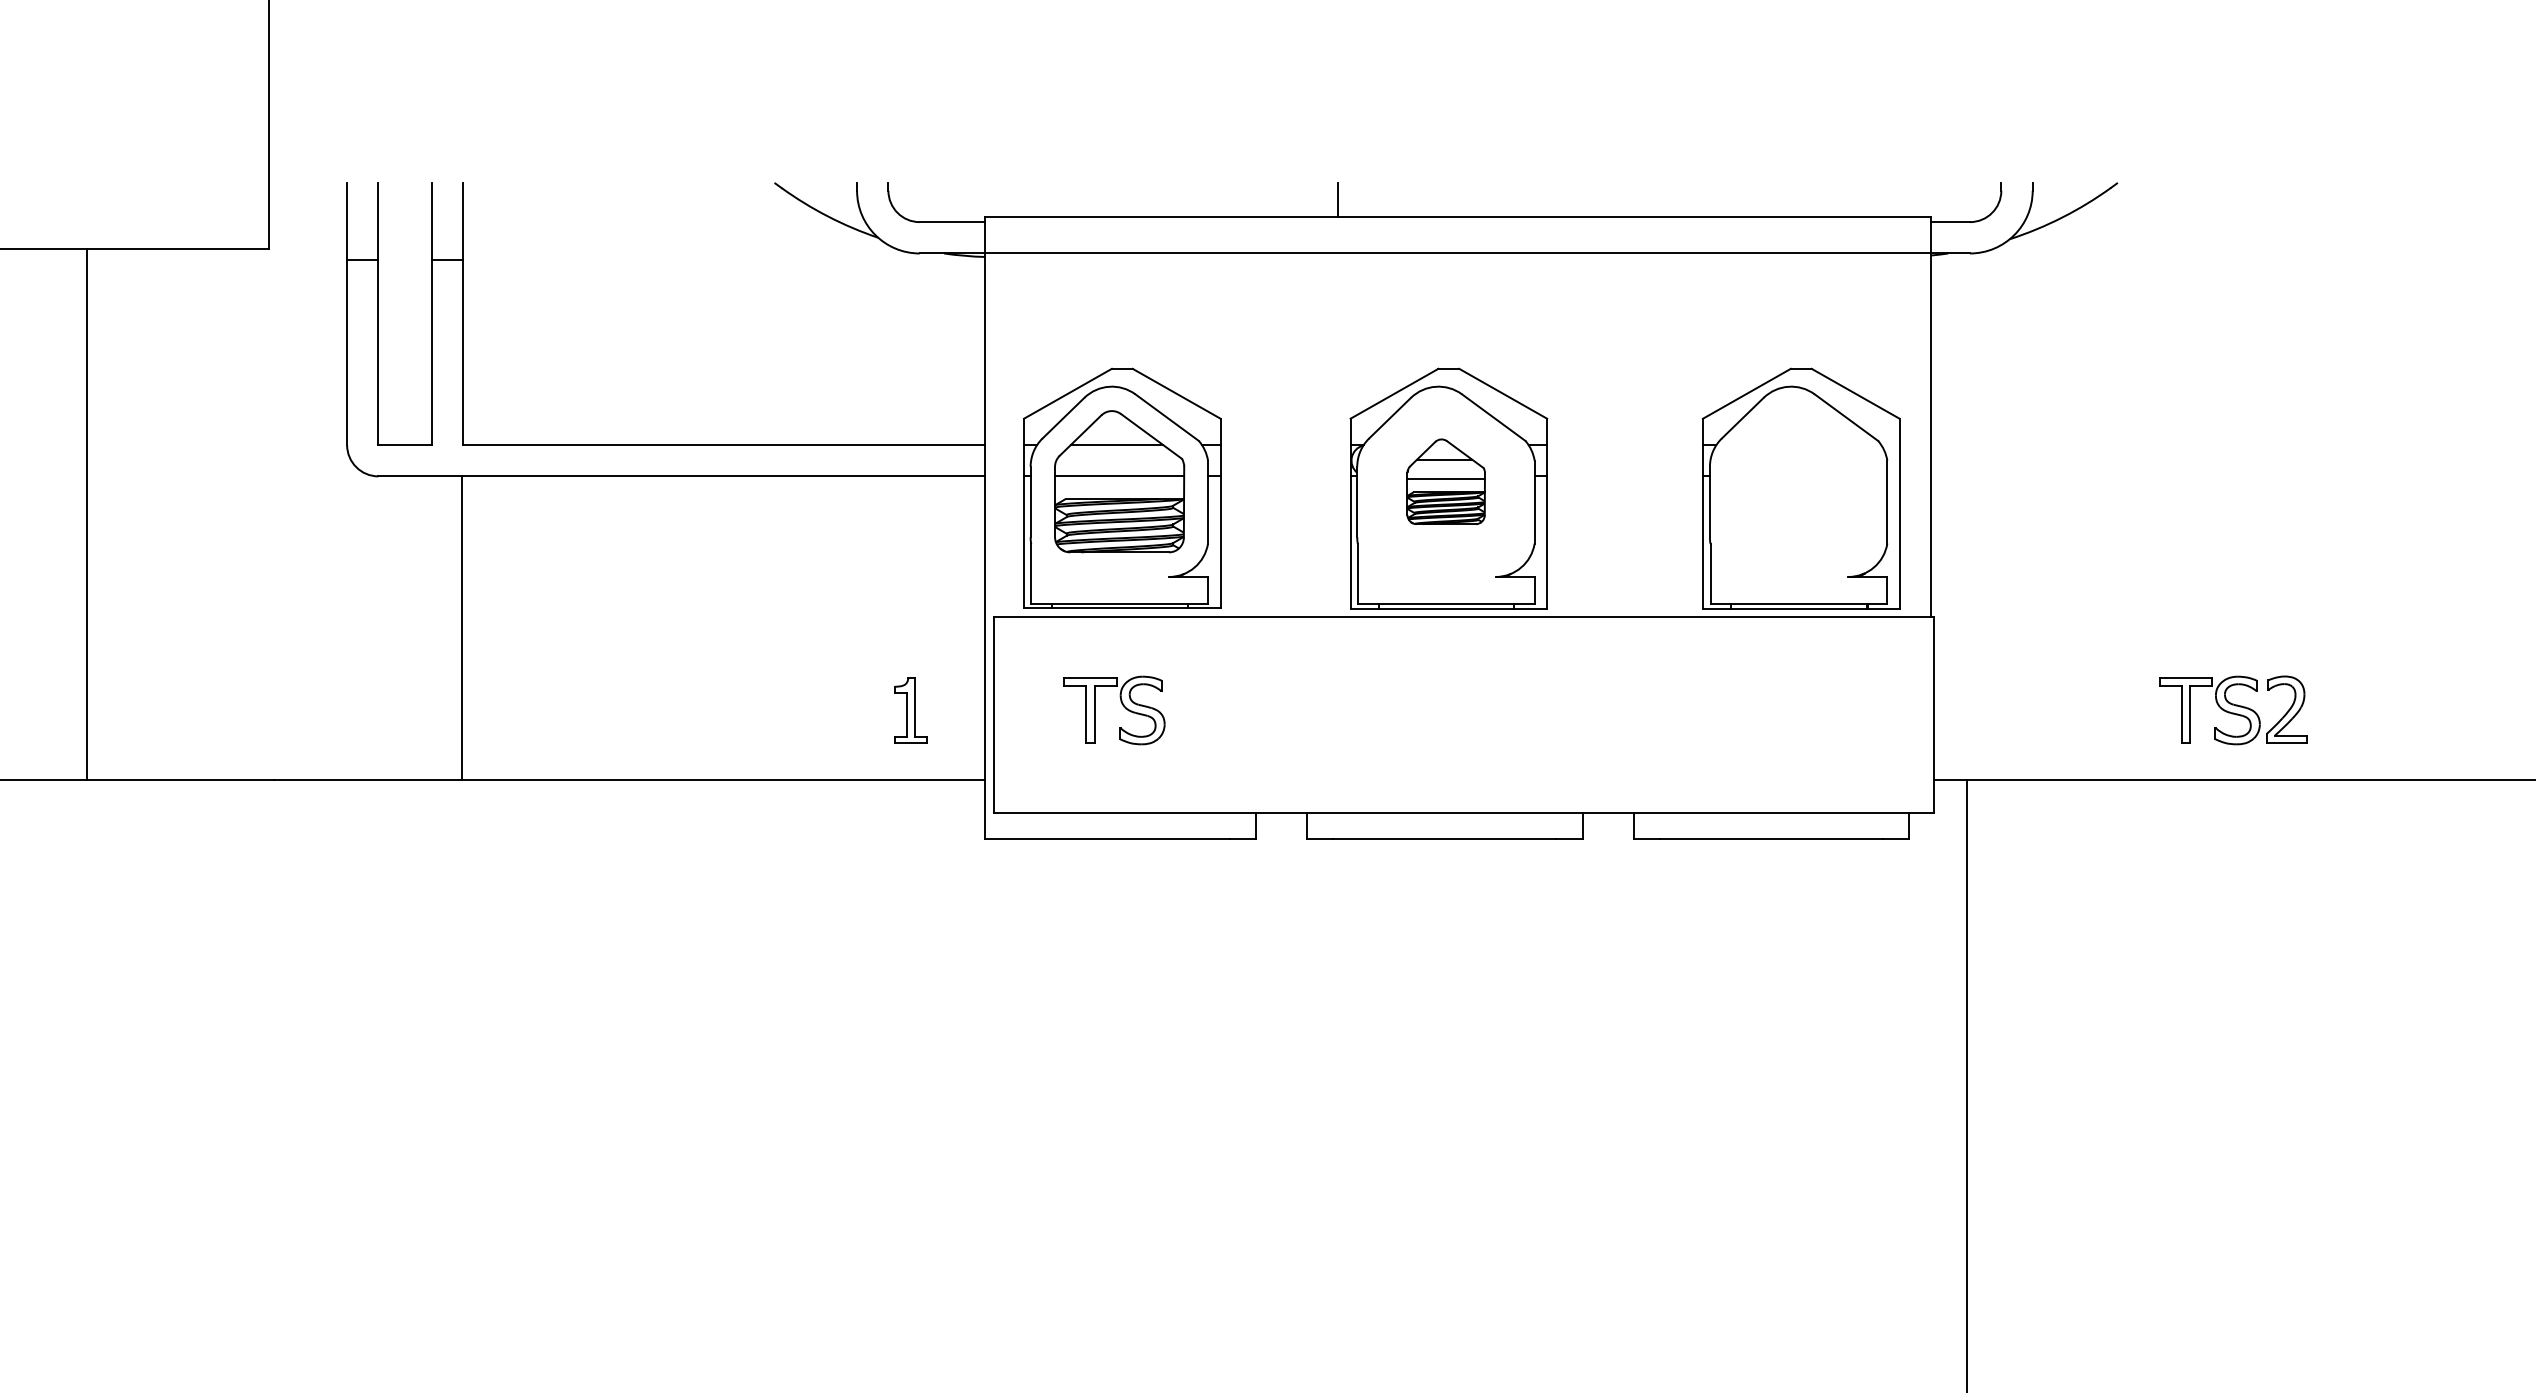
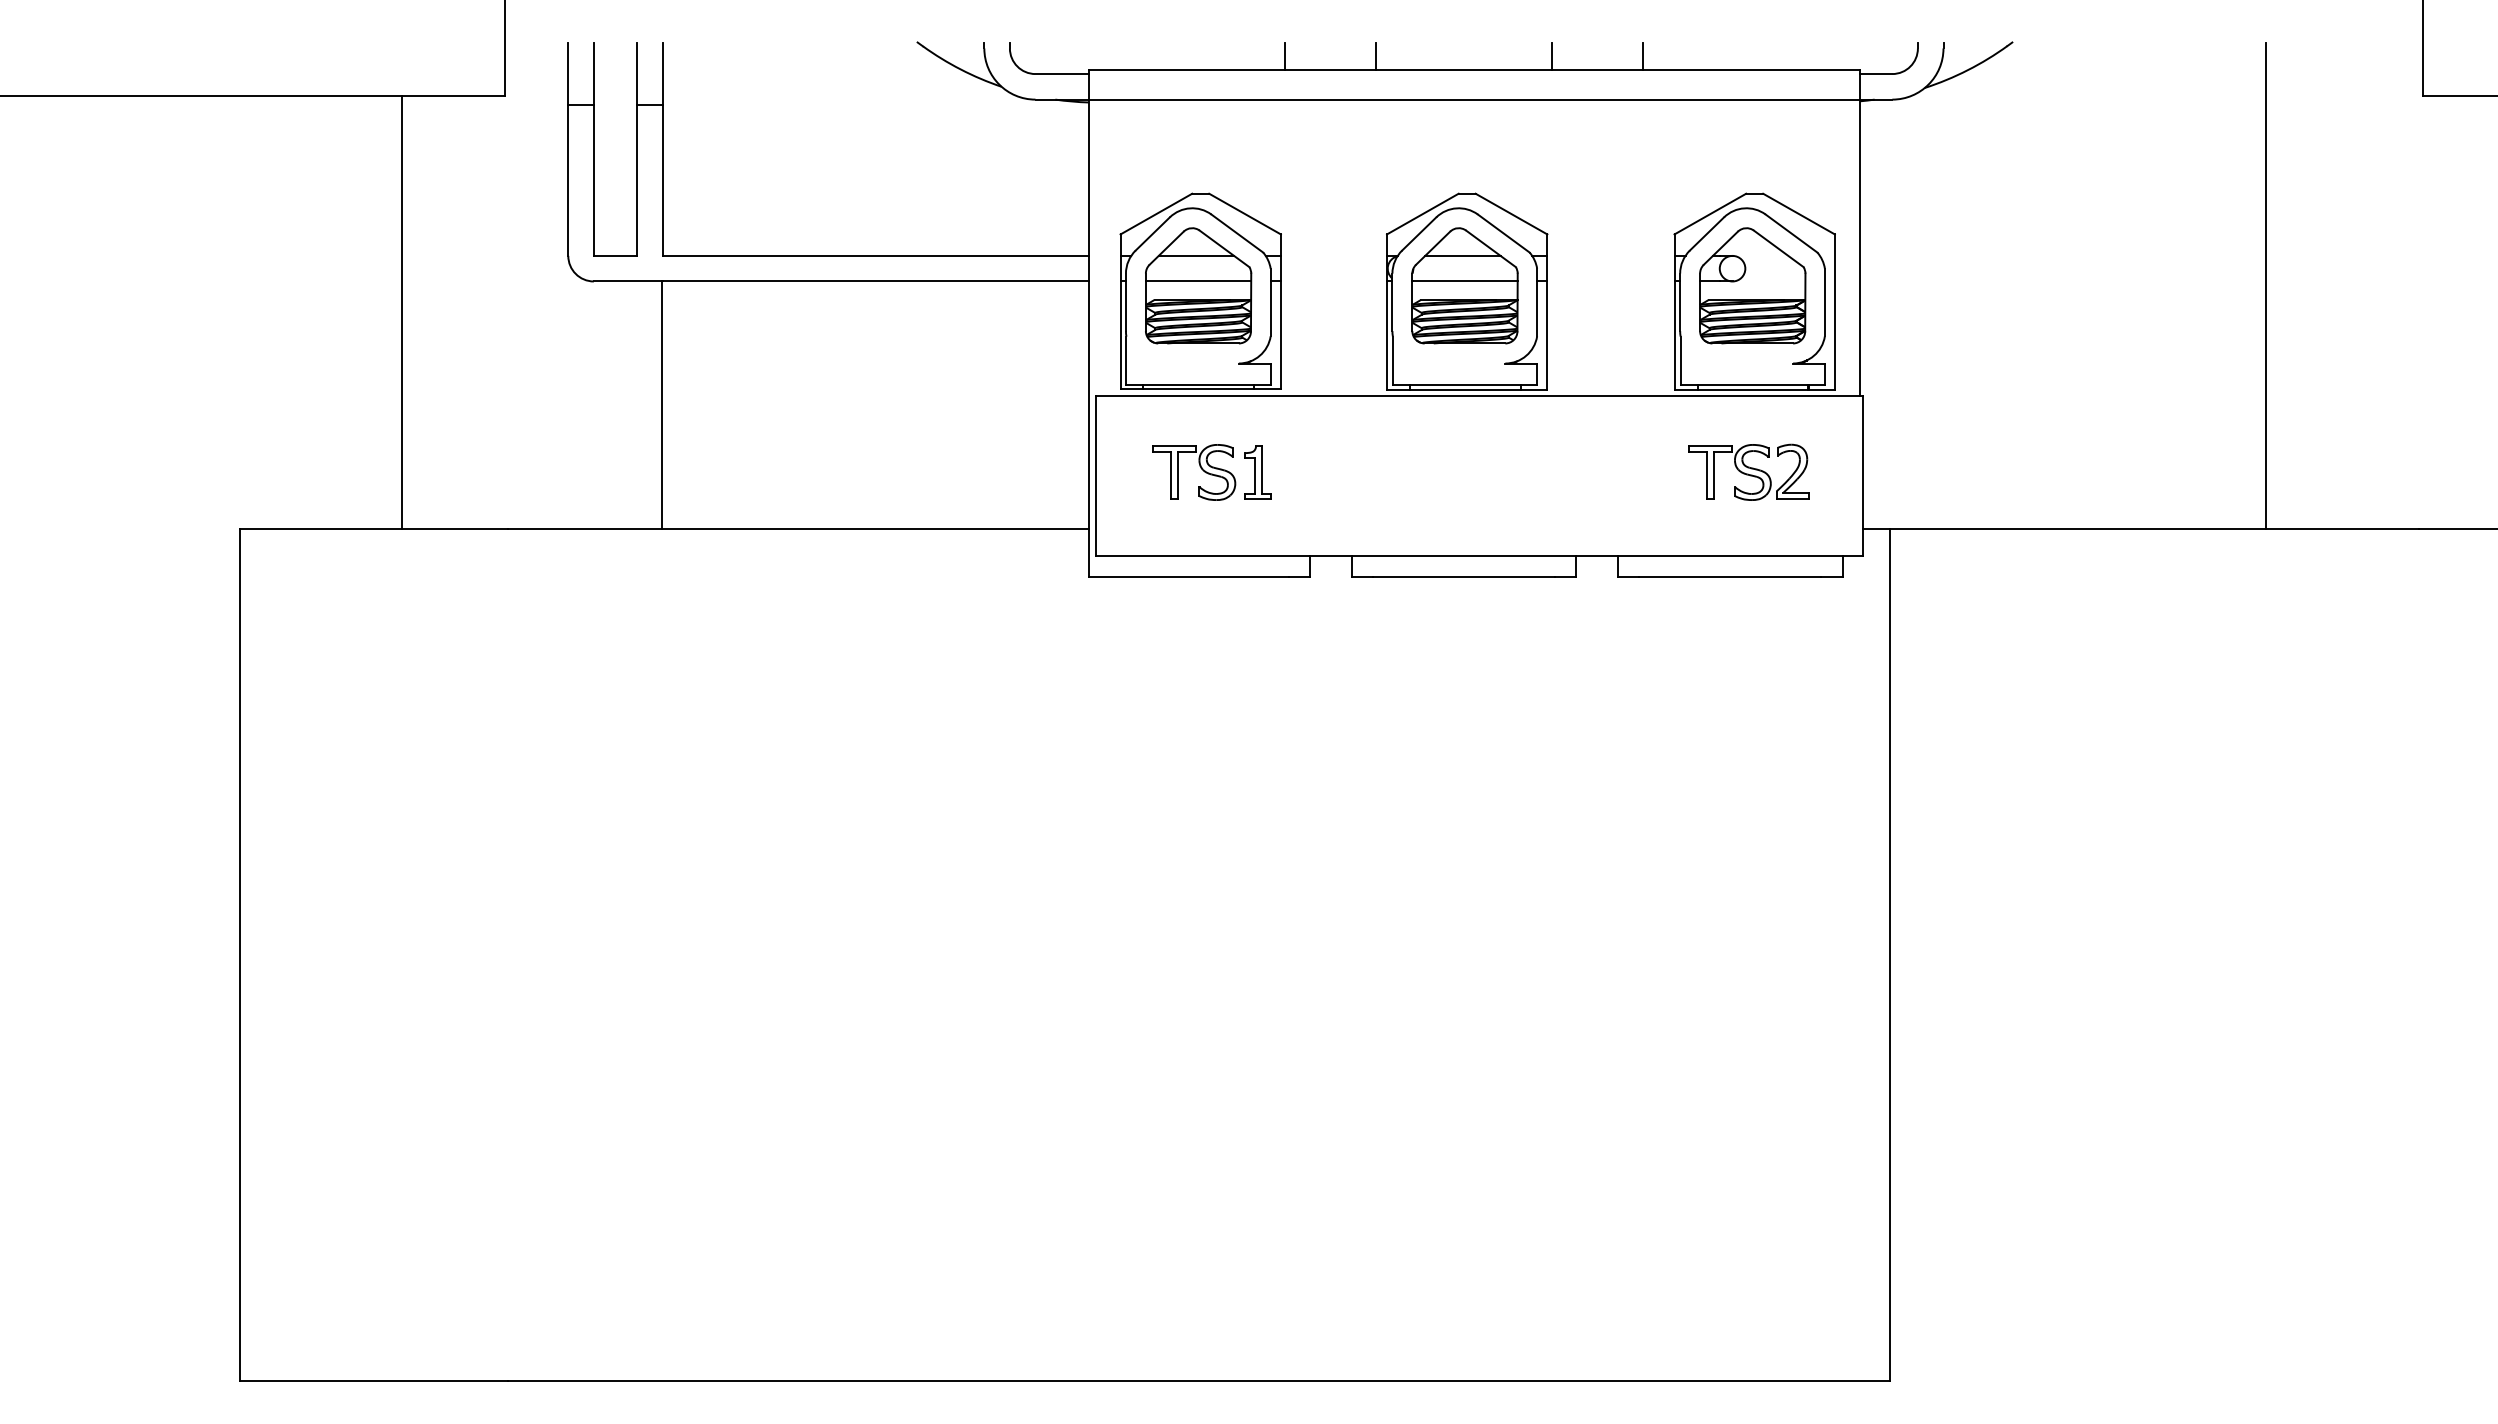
line: (1226, 199) -> (1285, 55), added
line: (1552, 199) -> (1551, 55), added
line: (1663, 199) -> (1642, 55), added
part: (1445, 481) -> (1464, 285), size x1.67
part: (1798, 481) -> (1752, 285), added
line: (2428, 481) -> (2266, 285), added
line: (86, 513) -> (401, 311), moved
part: (2232, 709) -> (1748, 471), moved
part: (909, 710) -> (1257, 472), moved

